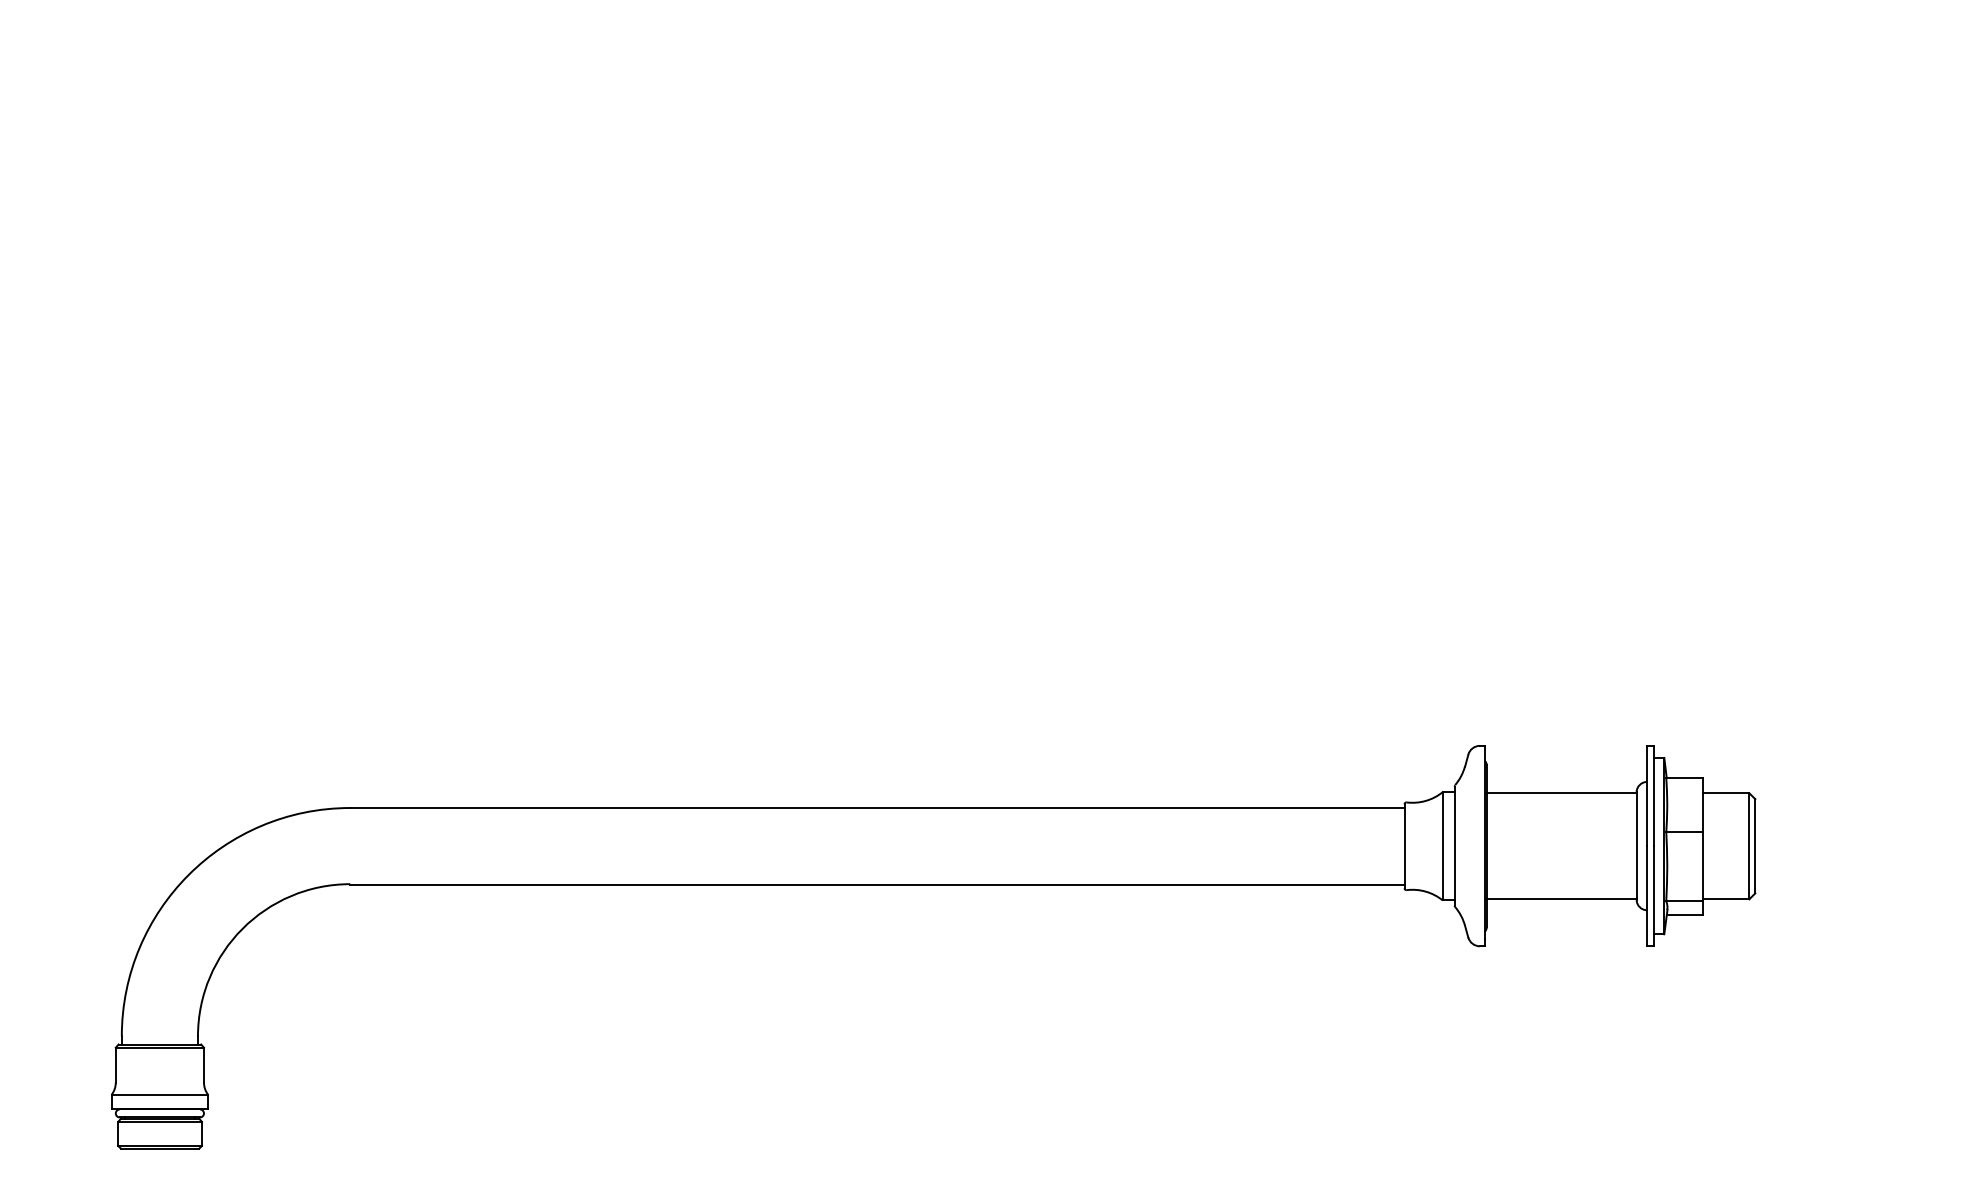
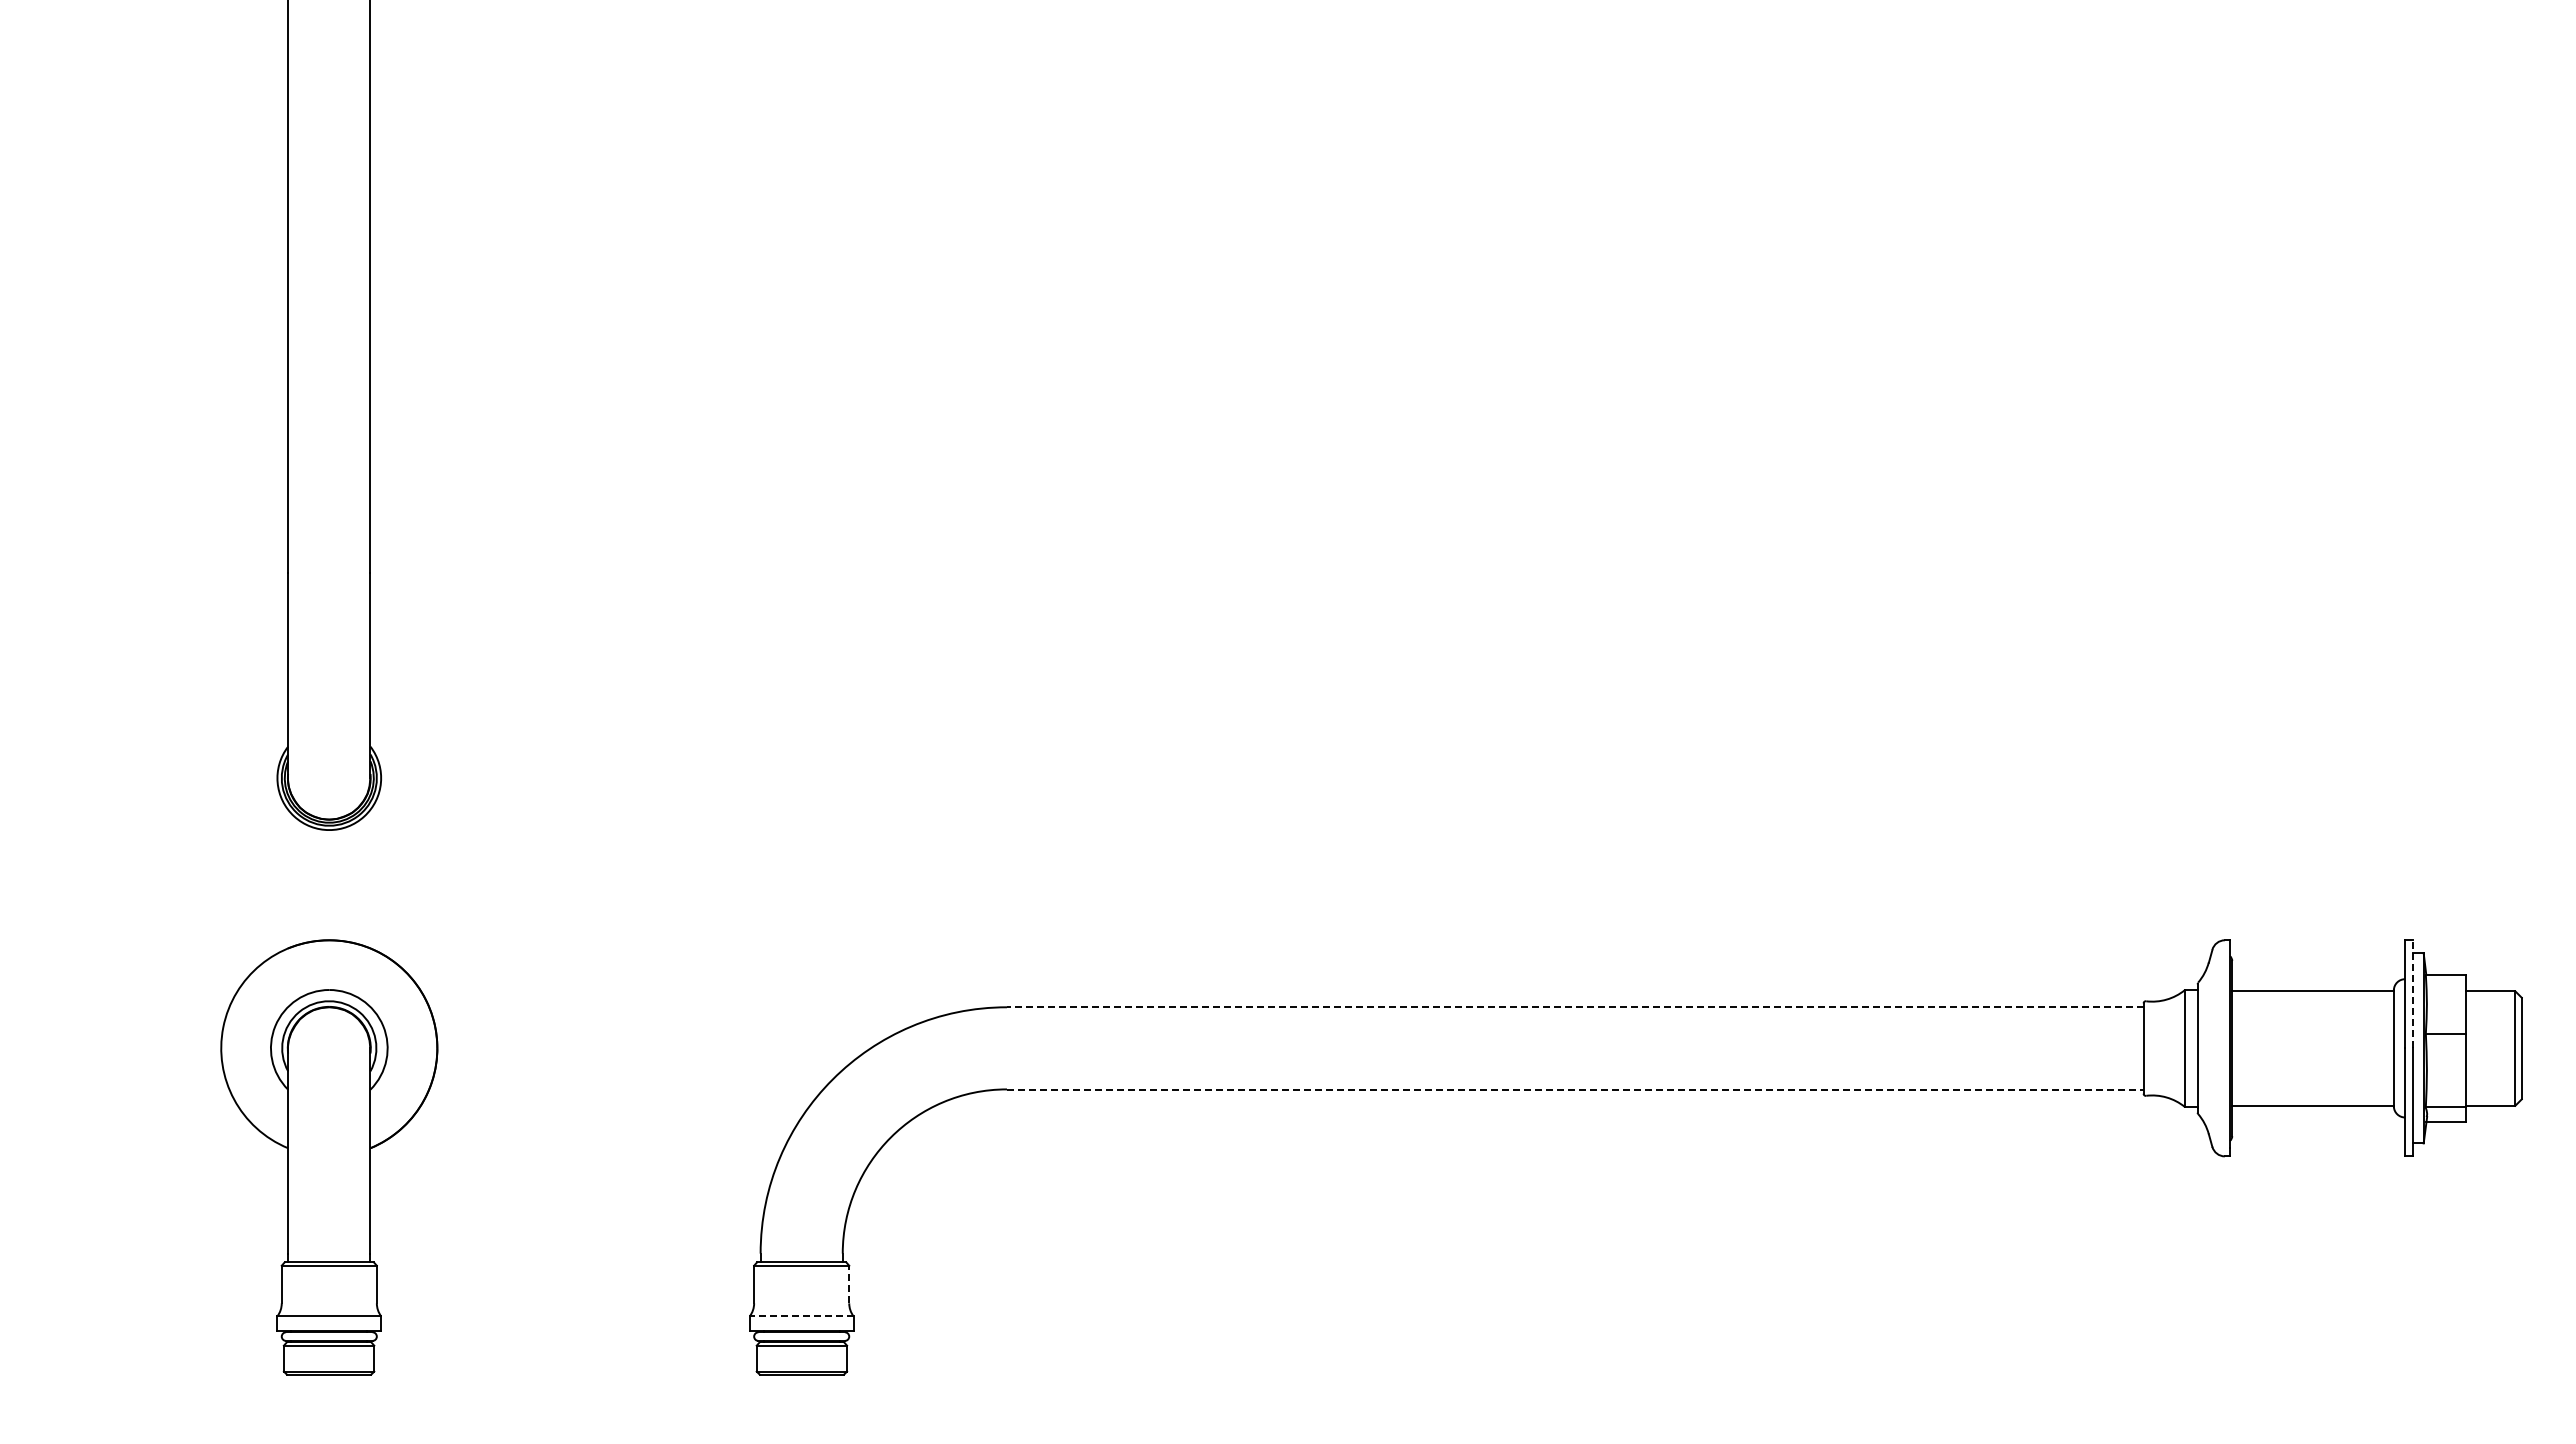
line: (1653, 795) -> (2412, 993), solid -> dashed
line: (876, 808) -> (1574, 1007), solid -> dashed
line: (877, 884) -> (1575, 1089), solid -> dashed
line: (204, 1065) -> (849, 1284), solid -> dashed
line: (159, 1094) -> (801, 1316), solid -> dashed

